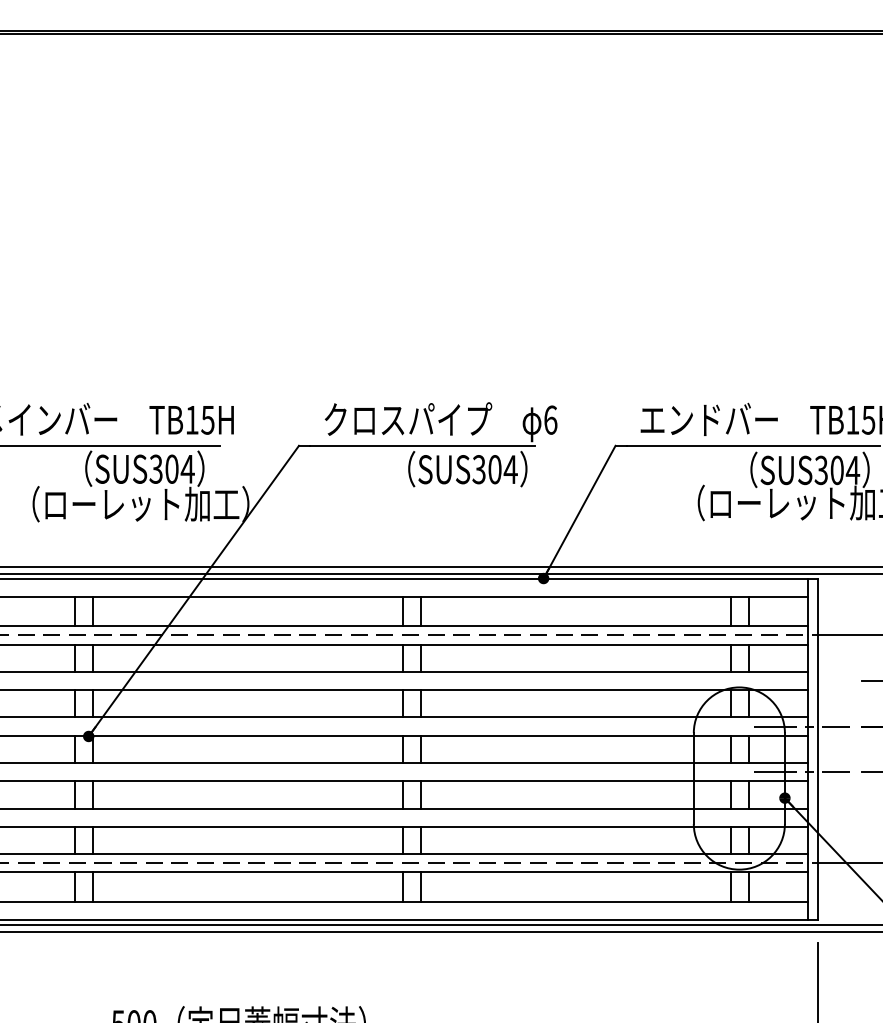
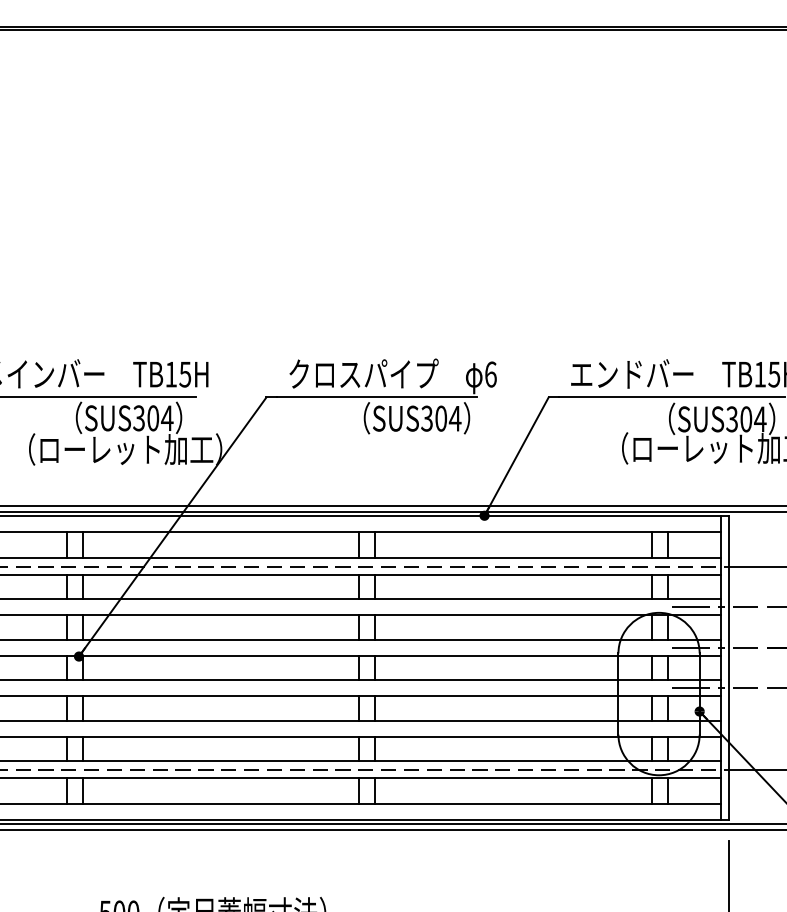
line: (801, 681) -> (714, 607), added

